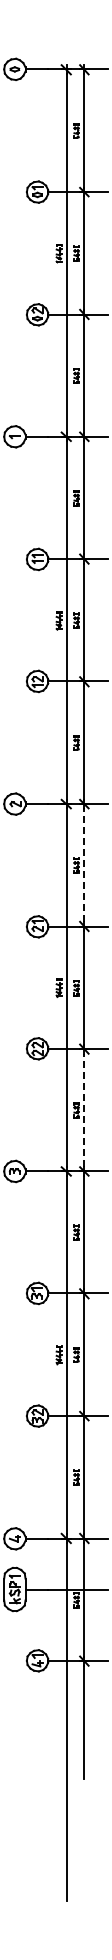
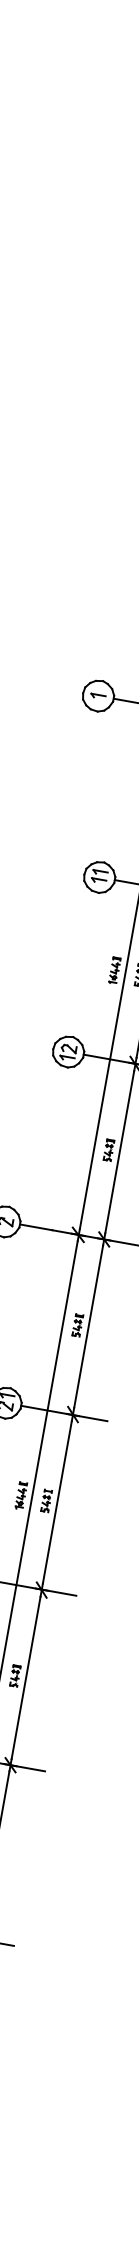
line: (84, 865) -> (88, 1327), dashed -> solid
line: (84, 1110) -> (26, 1677), dashed -> solid

